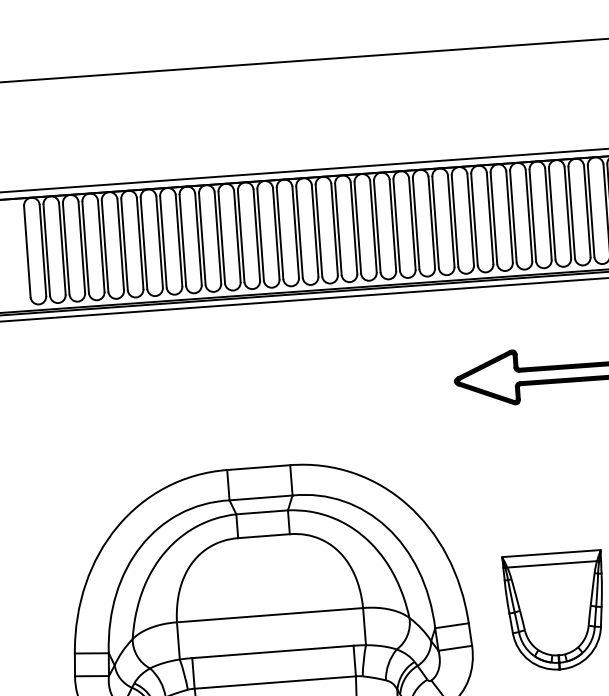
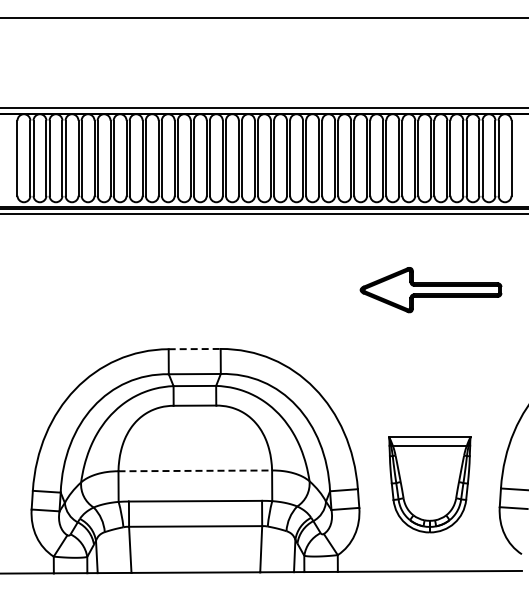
line: (259, 468) -> (195, 349), solid -> dashed
line: (270, 614) -> (195, 470), solid -> dashed

